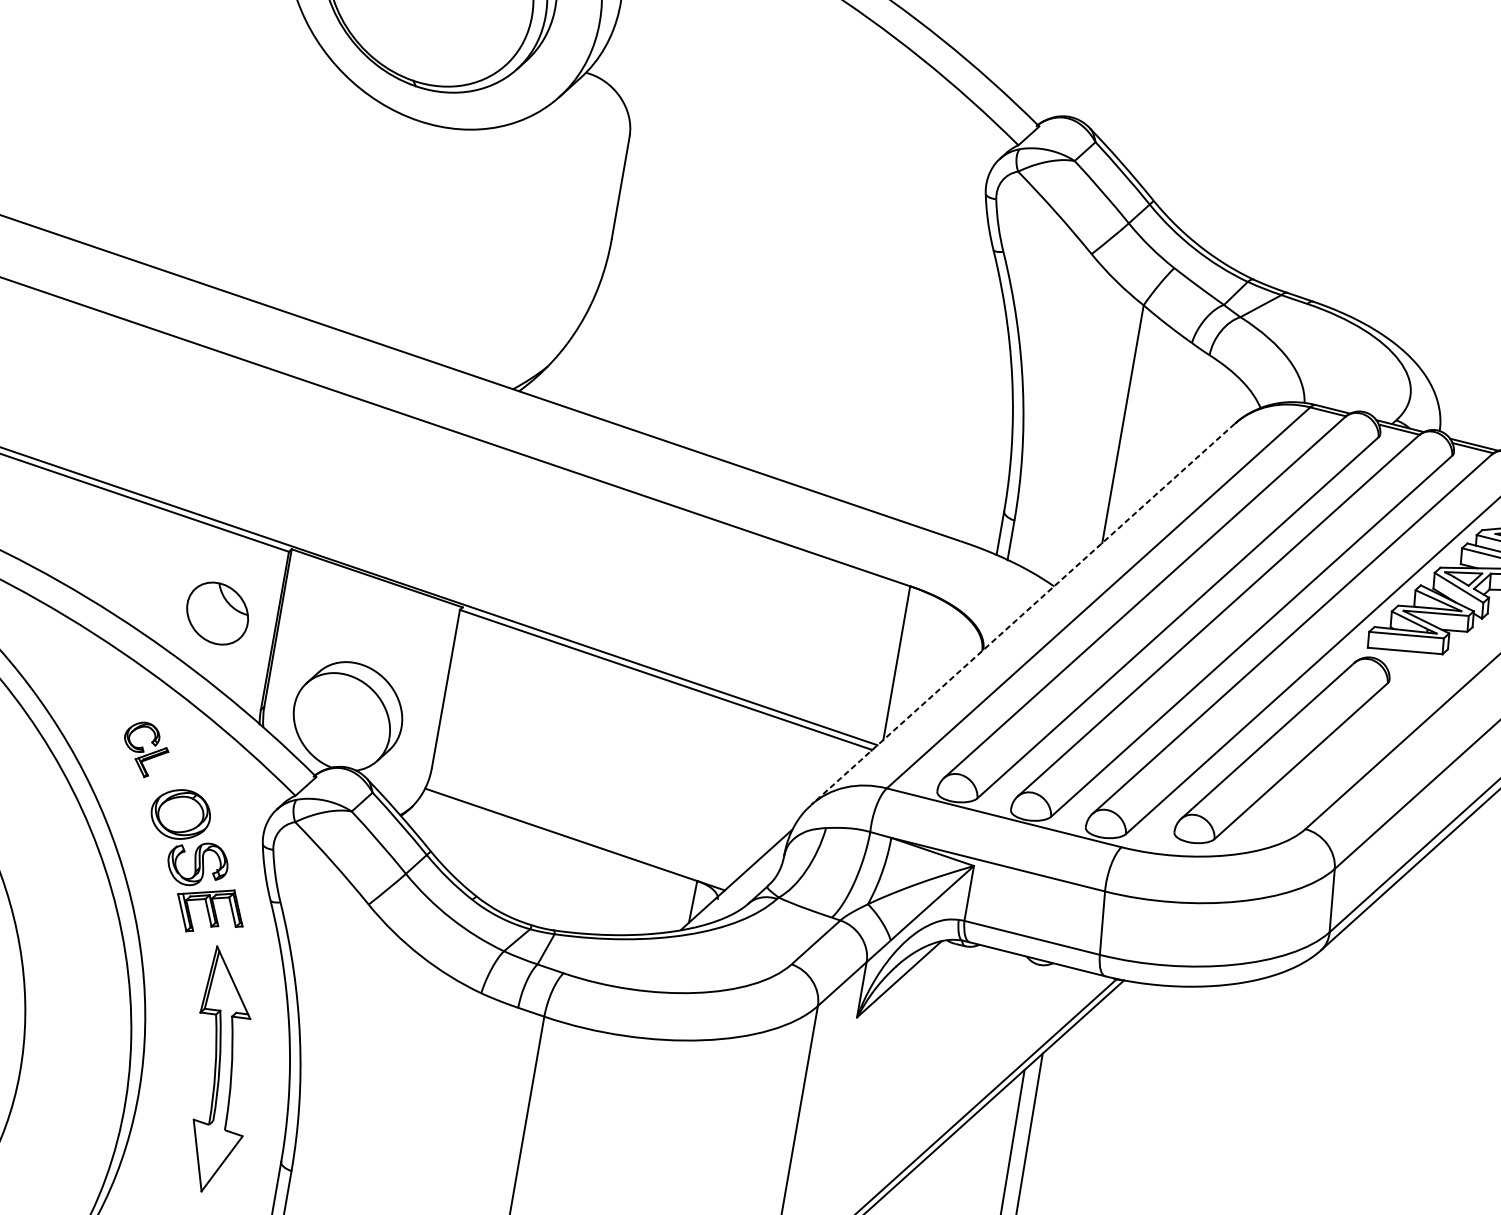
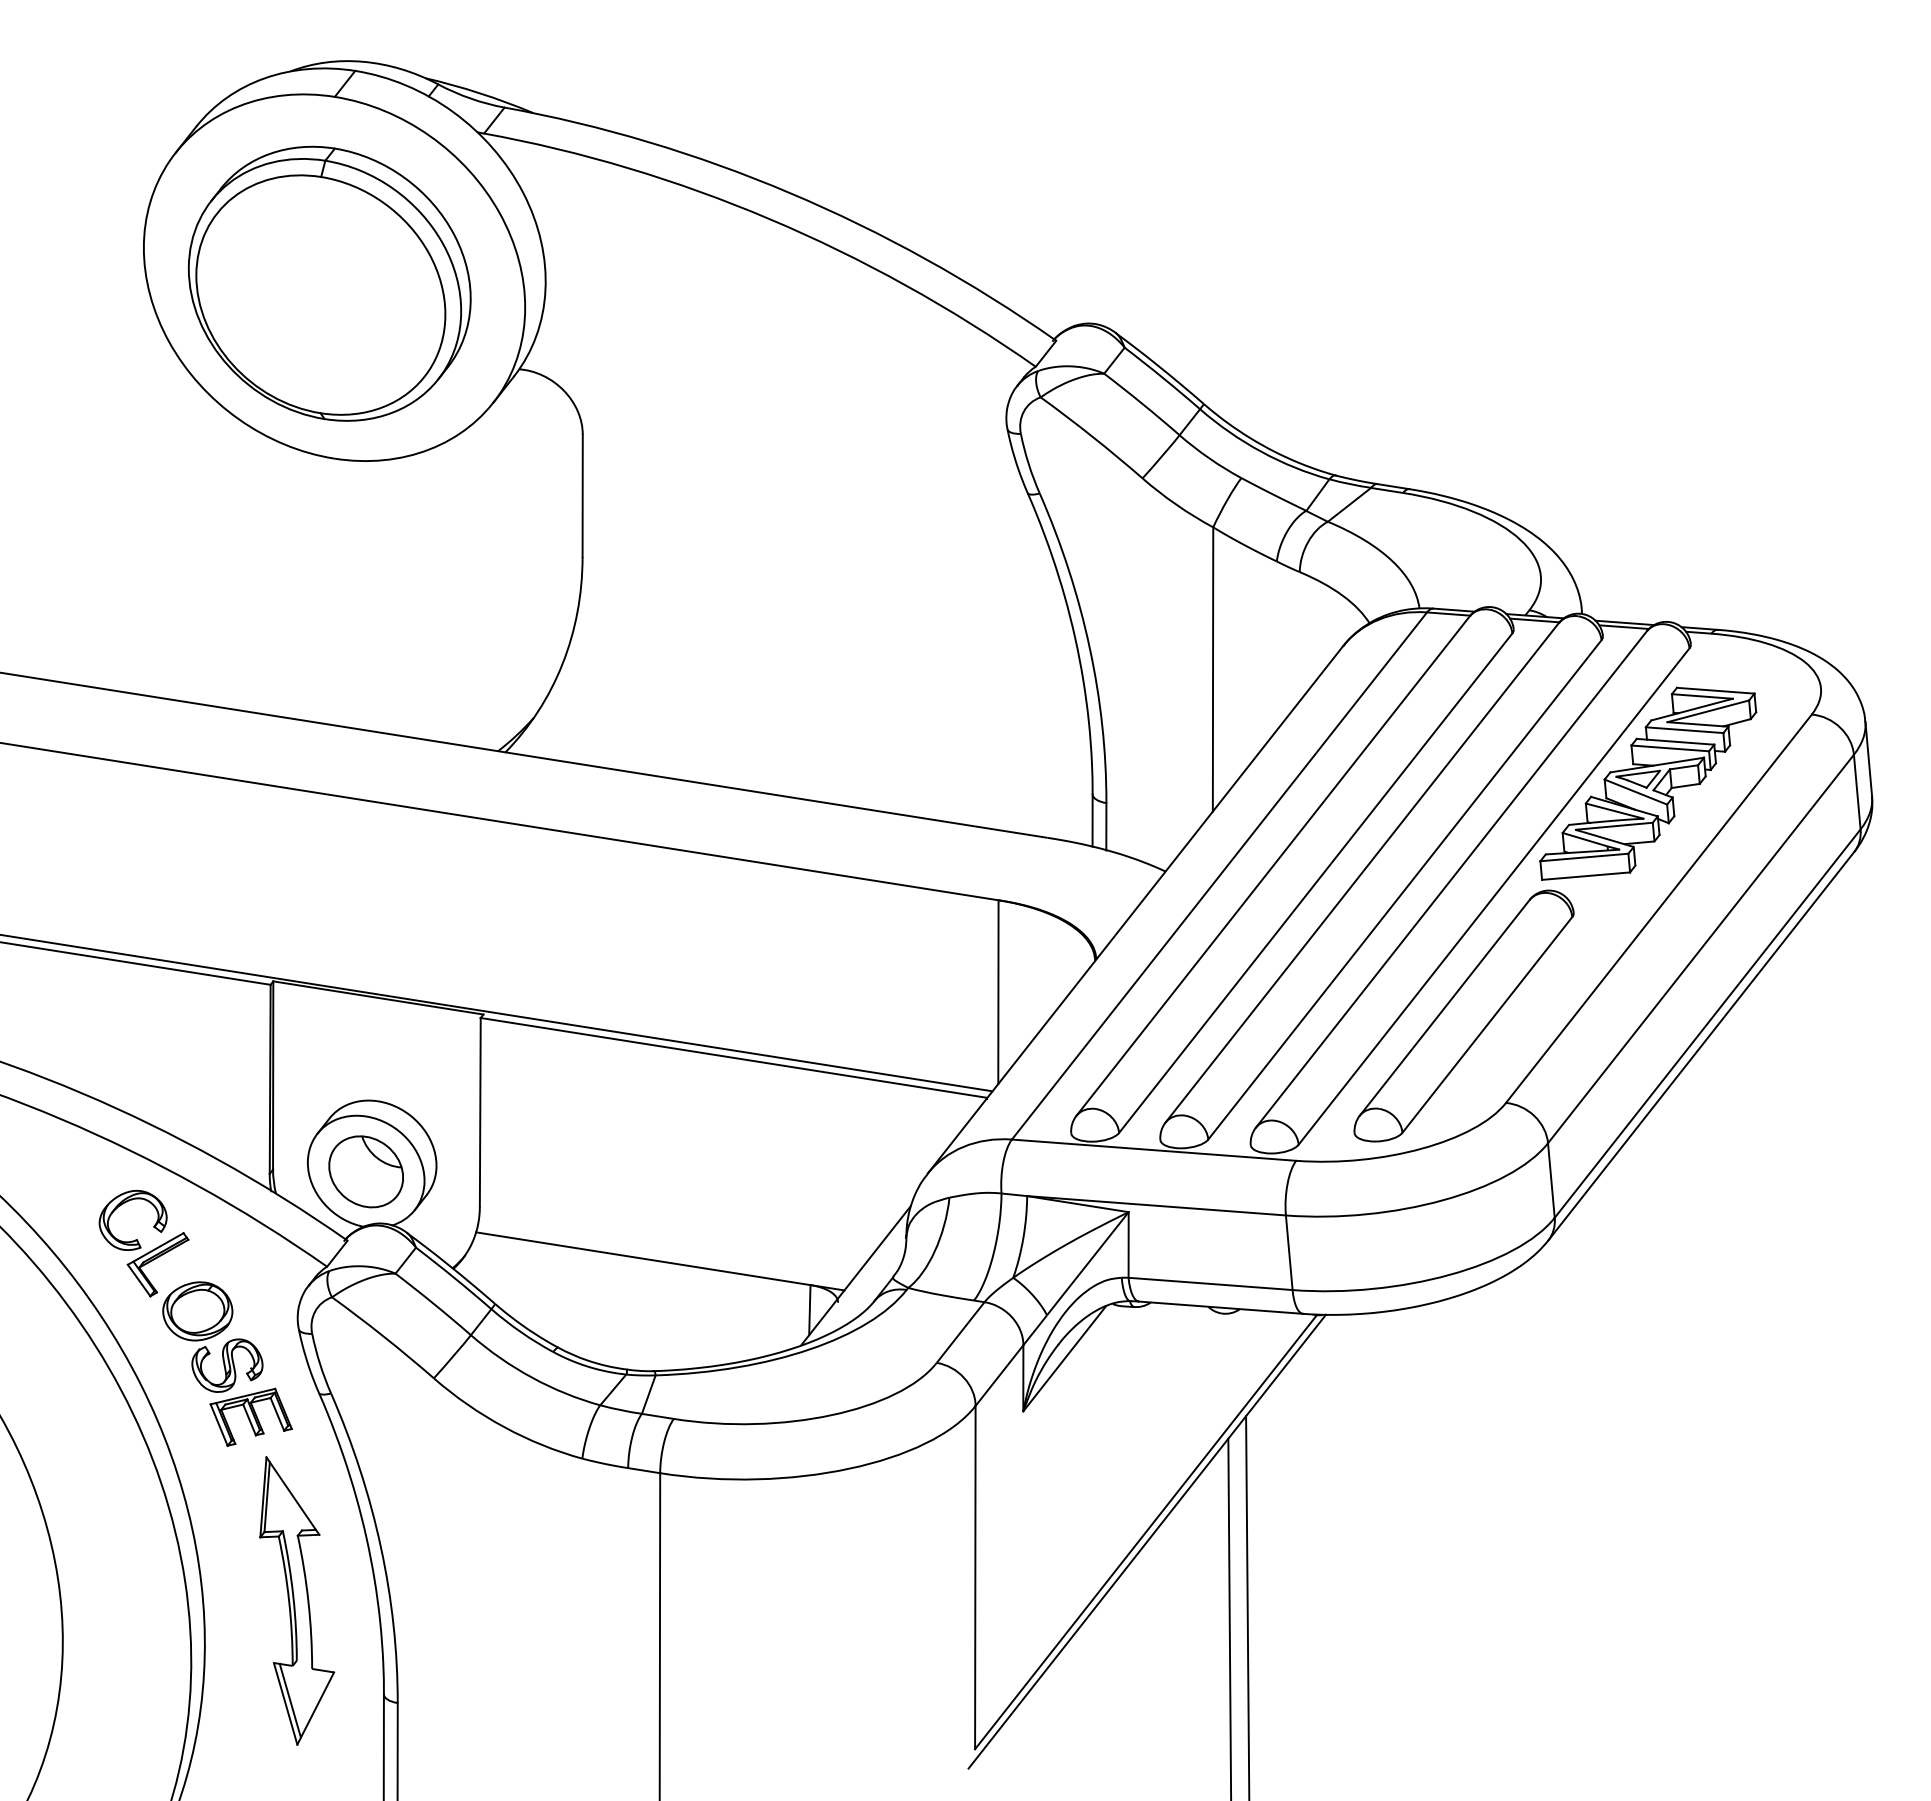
part: (217, 613) -> (365, 1171), moved
line: (1022, 614) -> (1134, 910), dashed -> solid
part: (145, 749) -> (143, 1243), size x1.67
line: (201, 1153) -> (289, 1700), added

